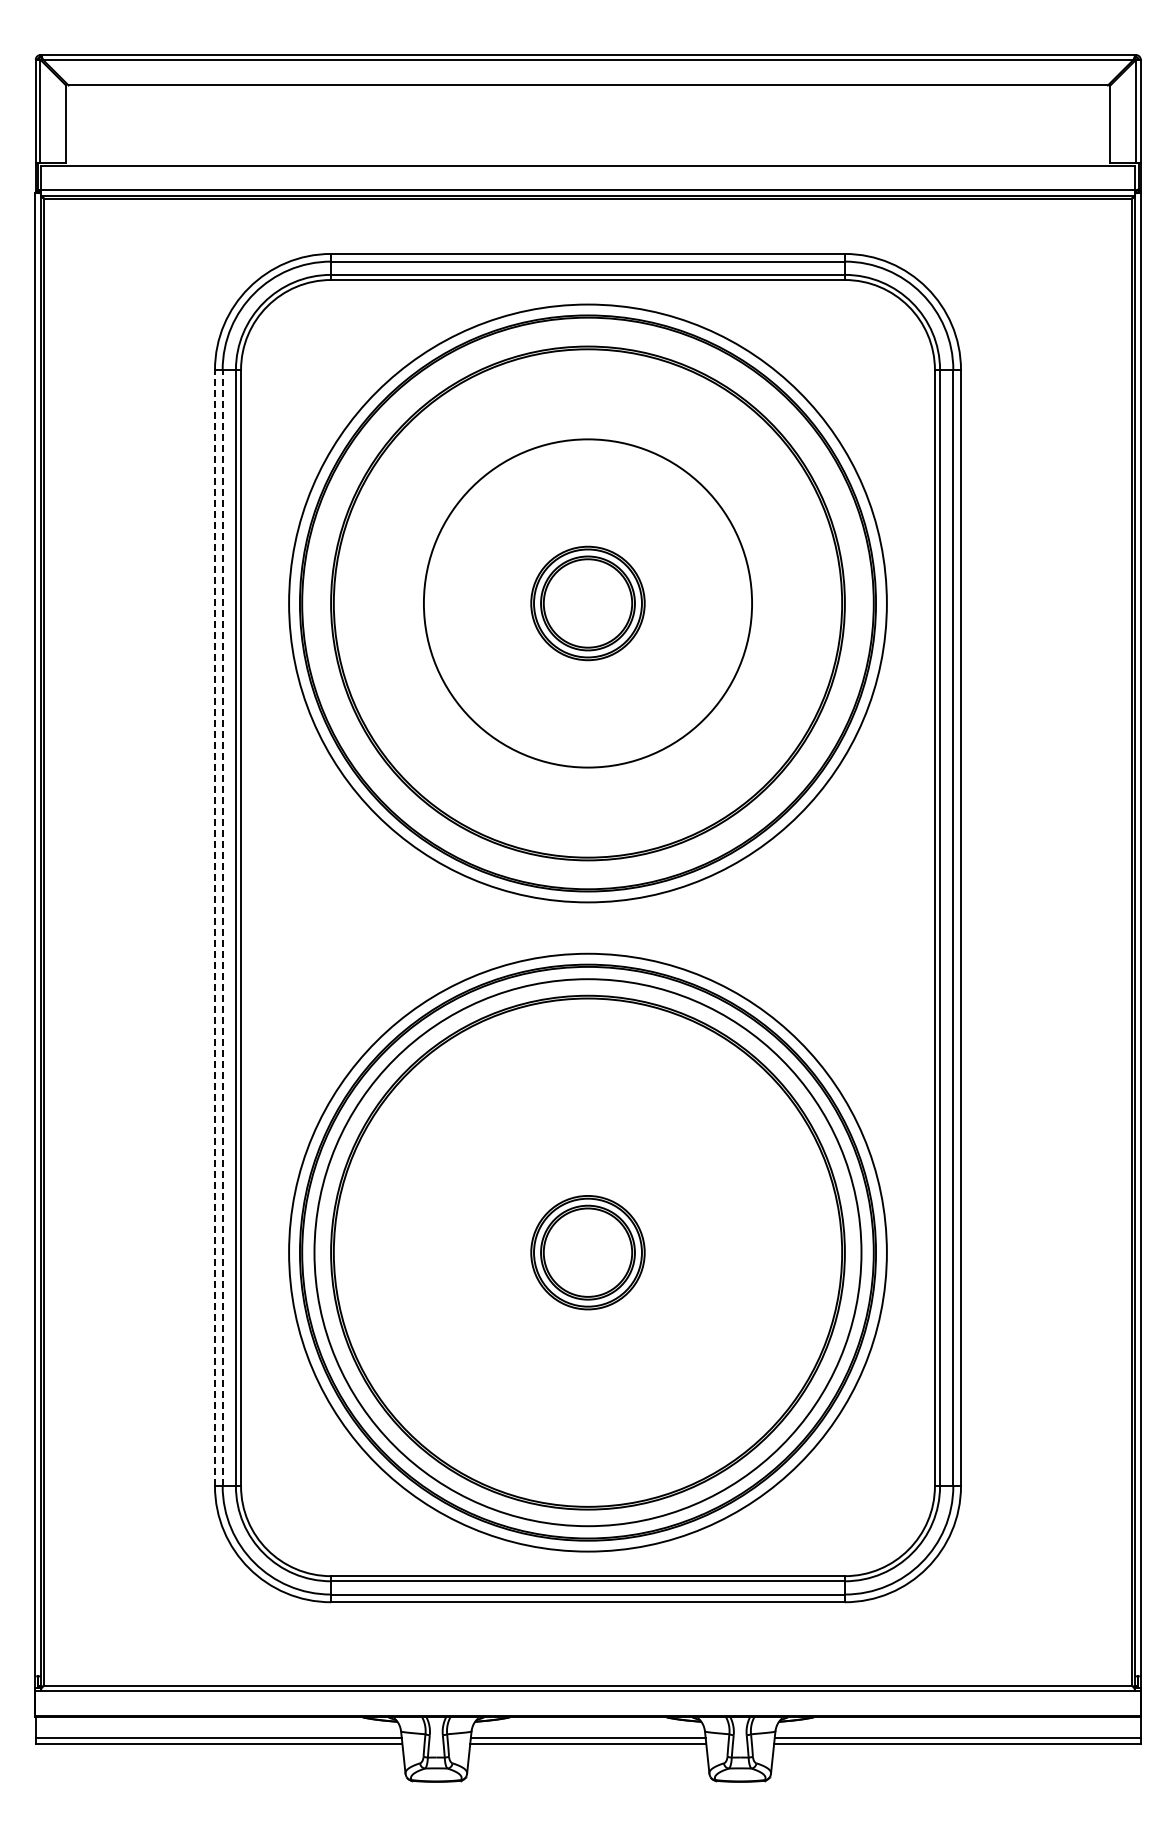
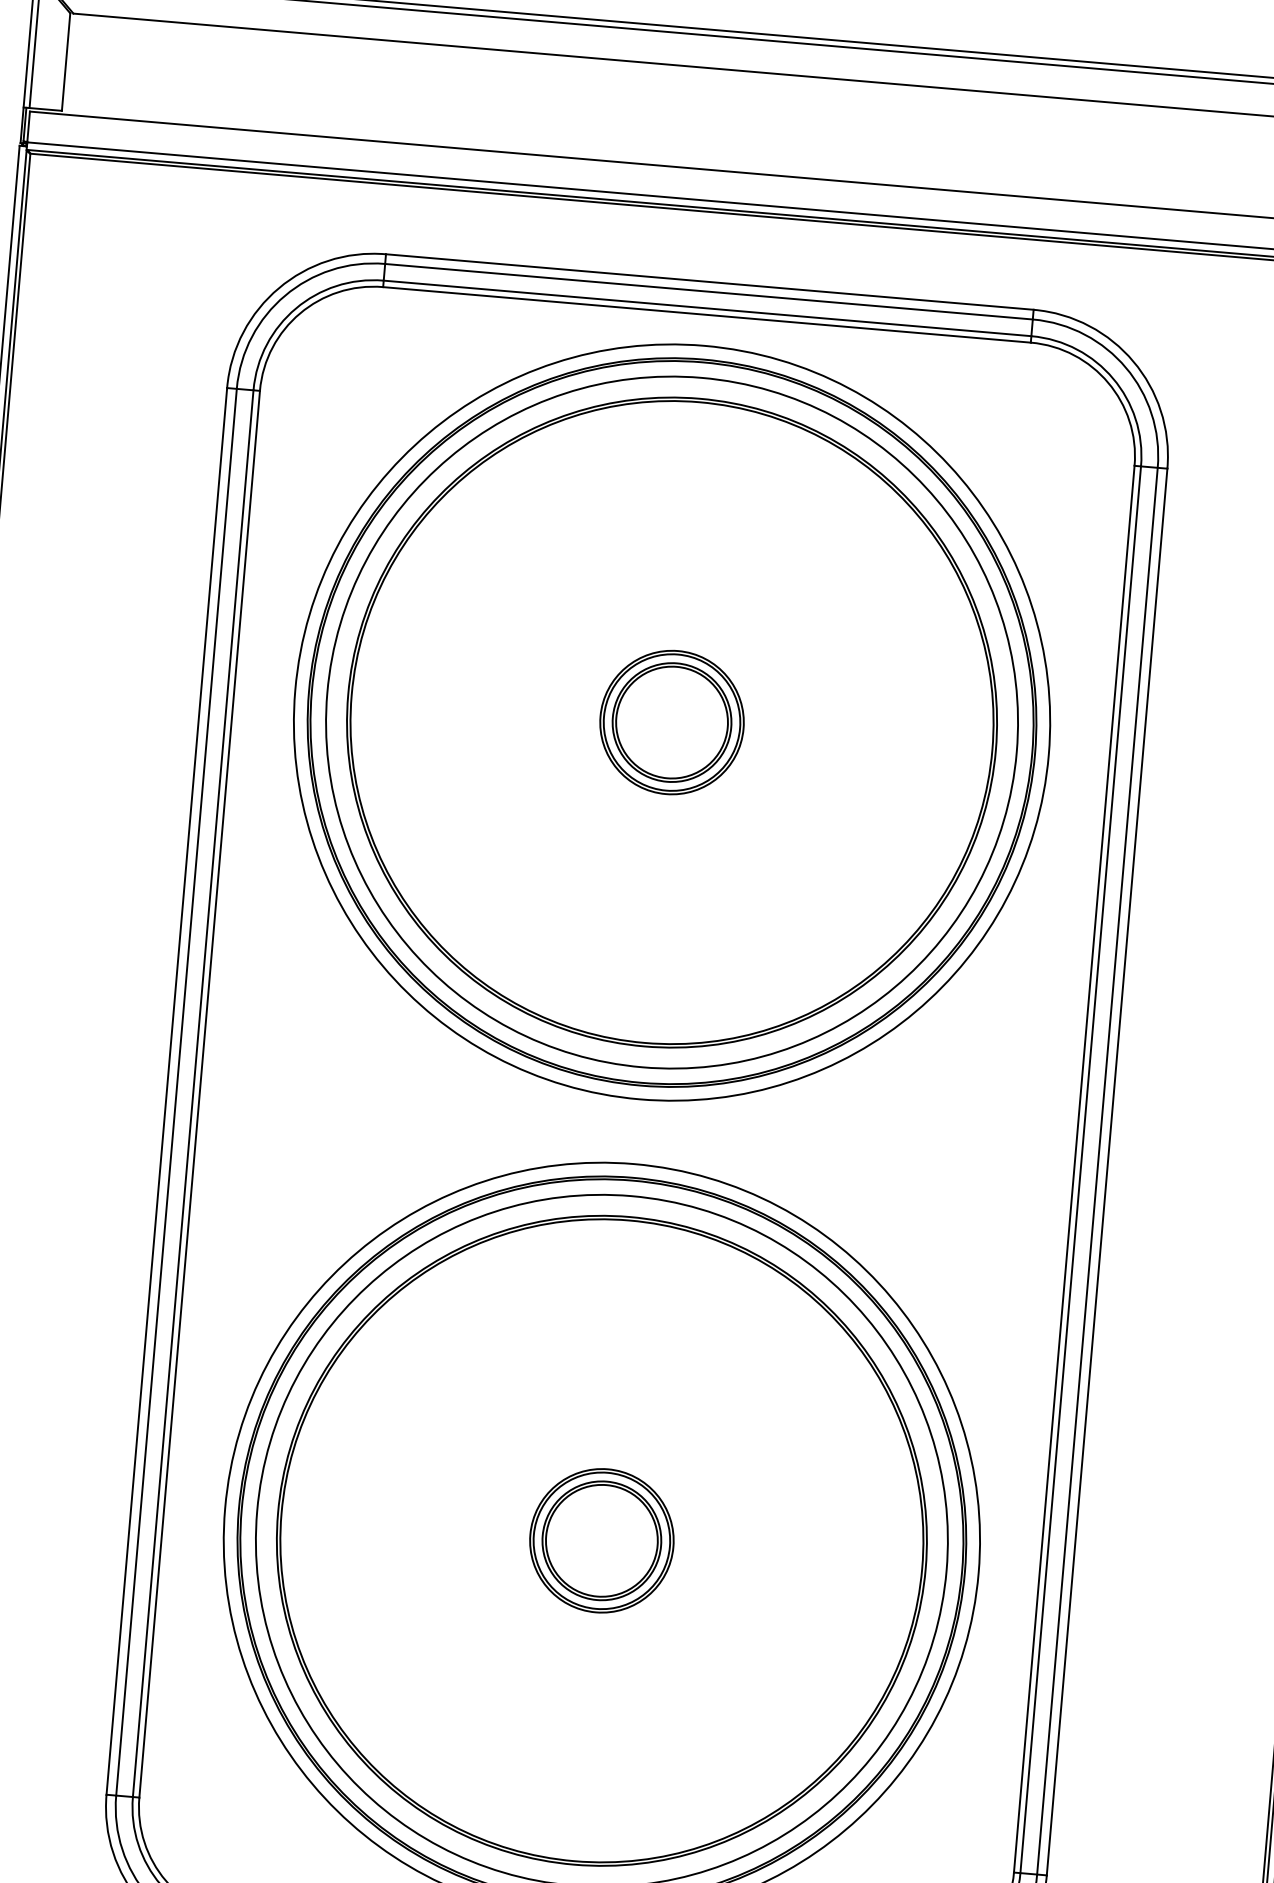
circle: (587, 602) -> (671, 721), size x1.67
line: (214, 927) -> (166, 1090), dashed -> solid
line: (222, 927) -> (176, 1091), dashed -> solid

